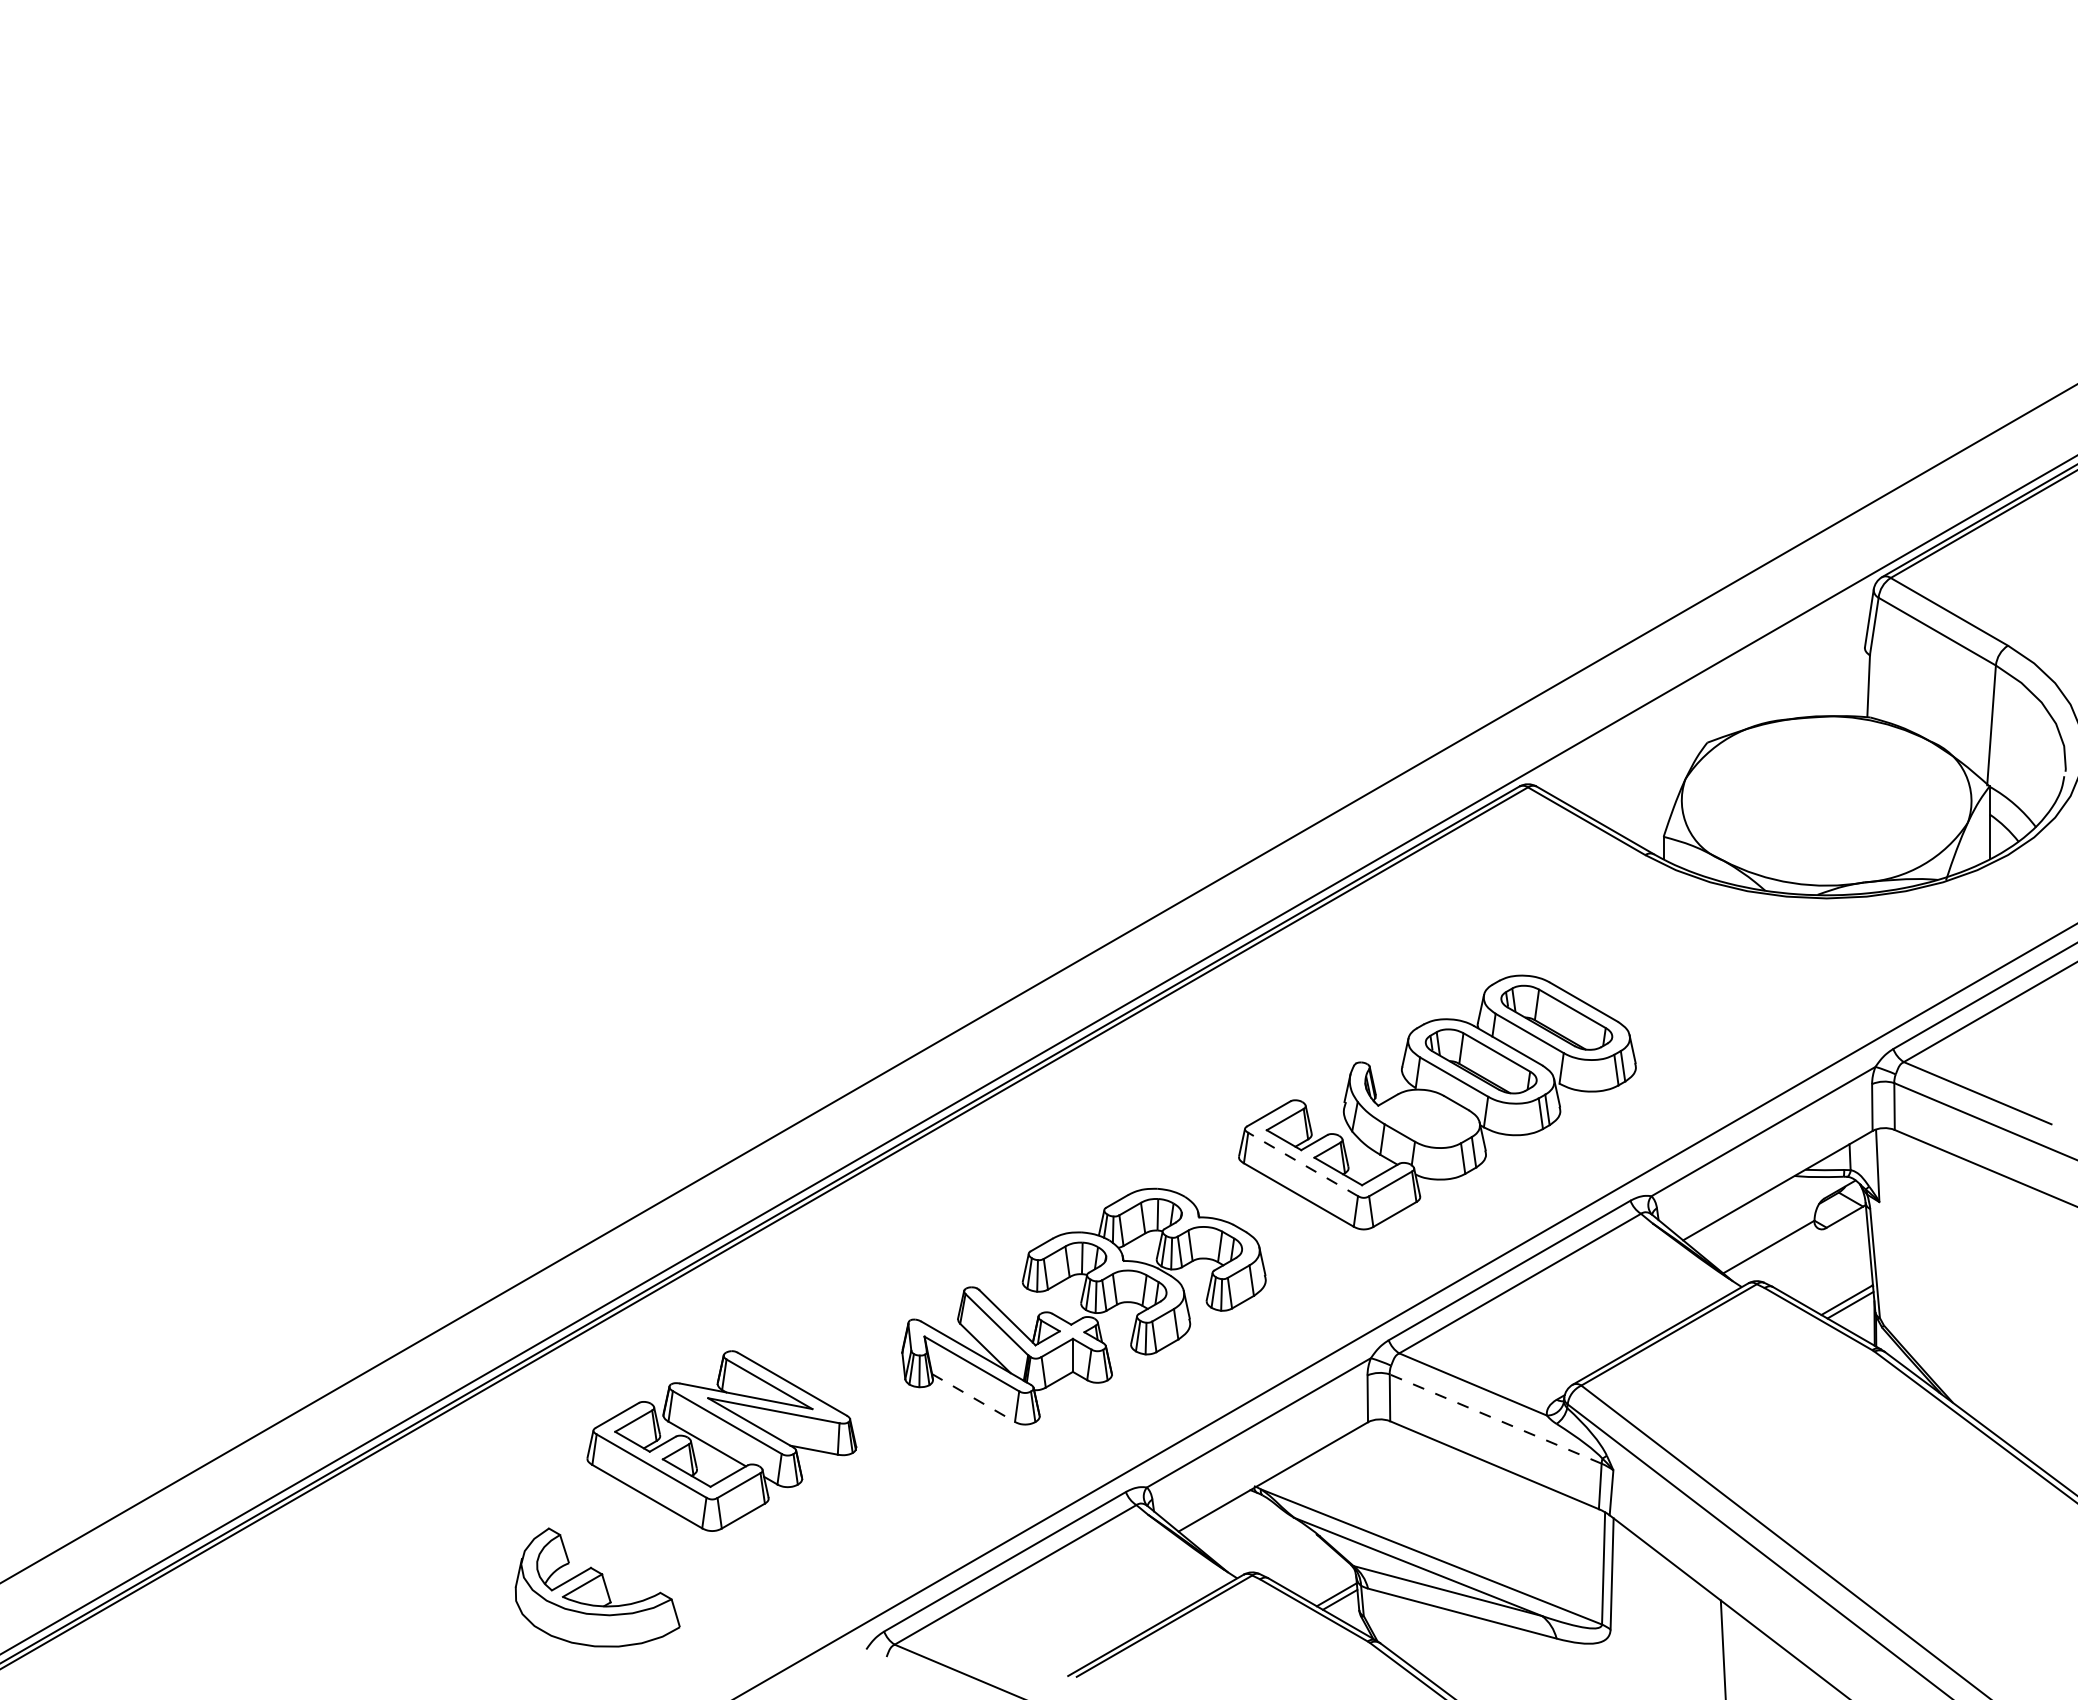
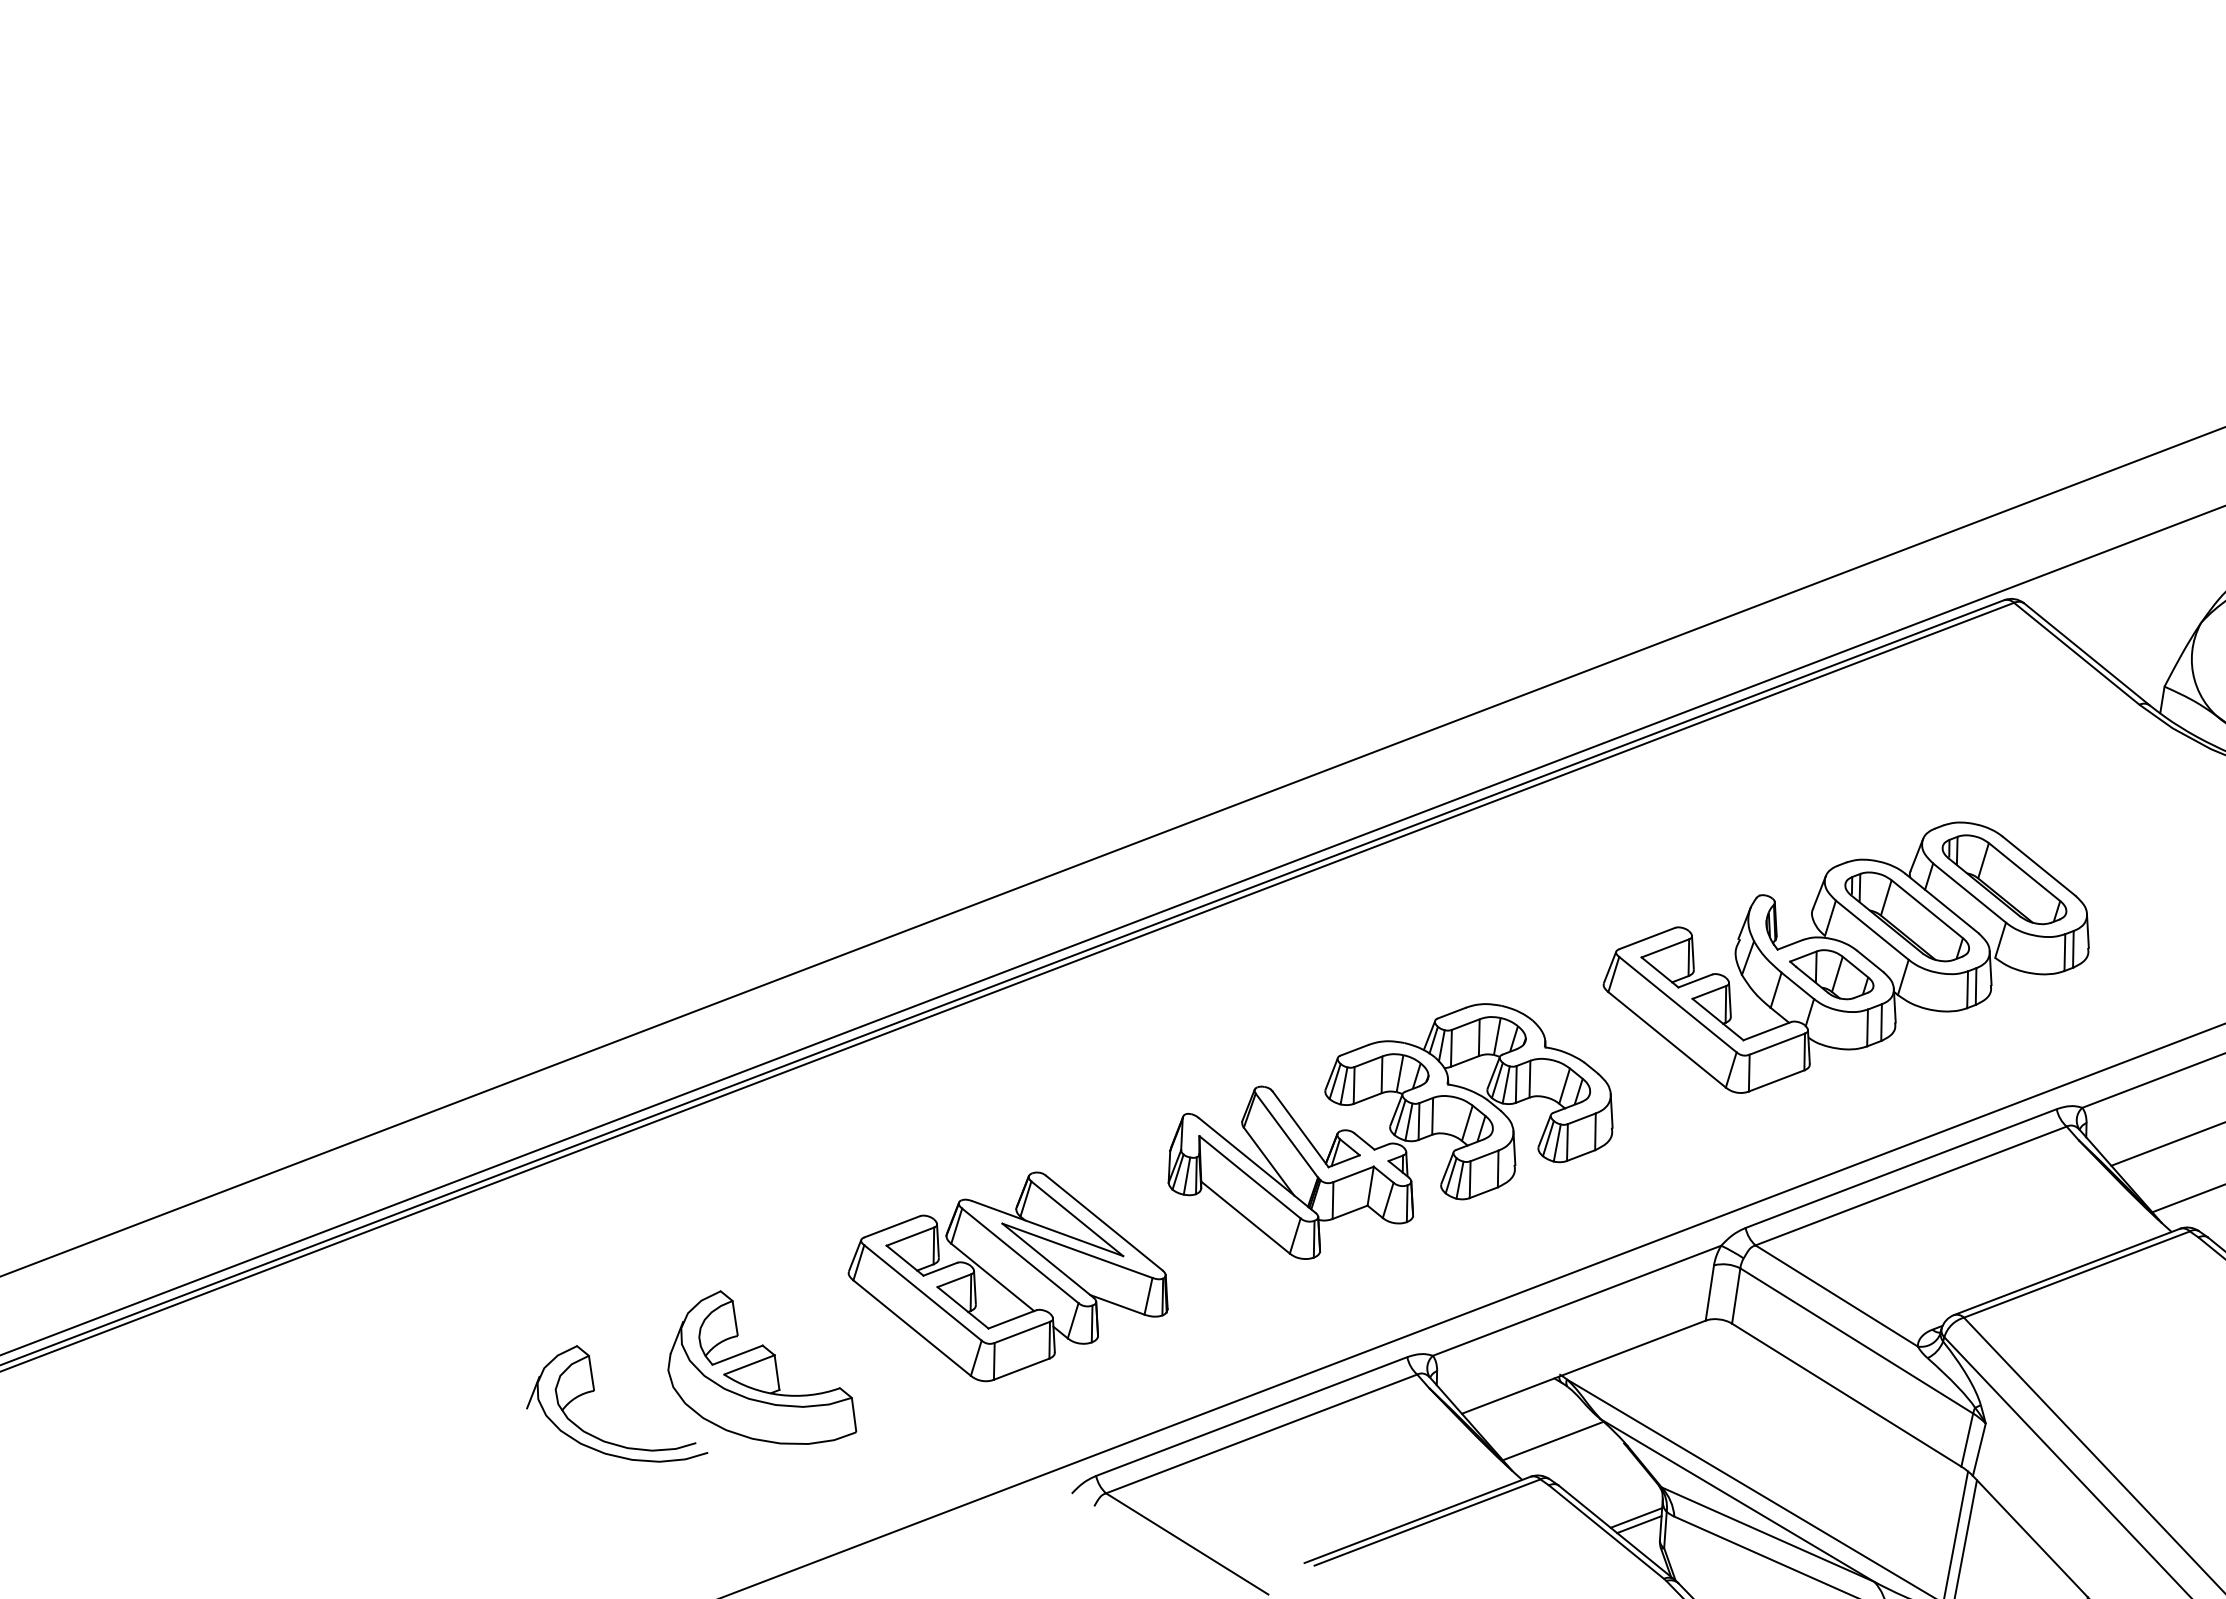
part: (1426, 1118) -> (1831, 973), added
line: (1302, 1164) -> (1677, 1004), dashed -> solid
line: (973, 1398) -> (1245, 1218), dashed -> solid
line: (1495, 1419) -> (1856, 1341), dashed -> solid
part: (721, 1440) -> (1010, 1275), moved
line: (1257, 1541) -> (1553, 1440), added
part: (458, 1627) -> (595, 1390), added

